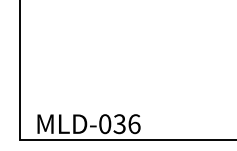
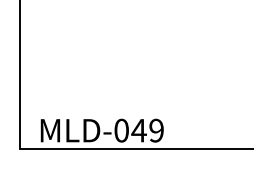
text: (126, 124) -> (147, 131), MLD-036 -> MLD-049

